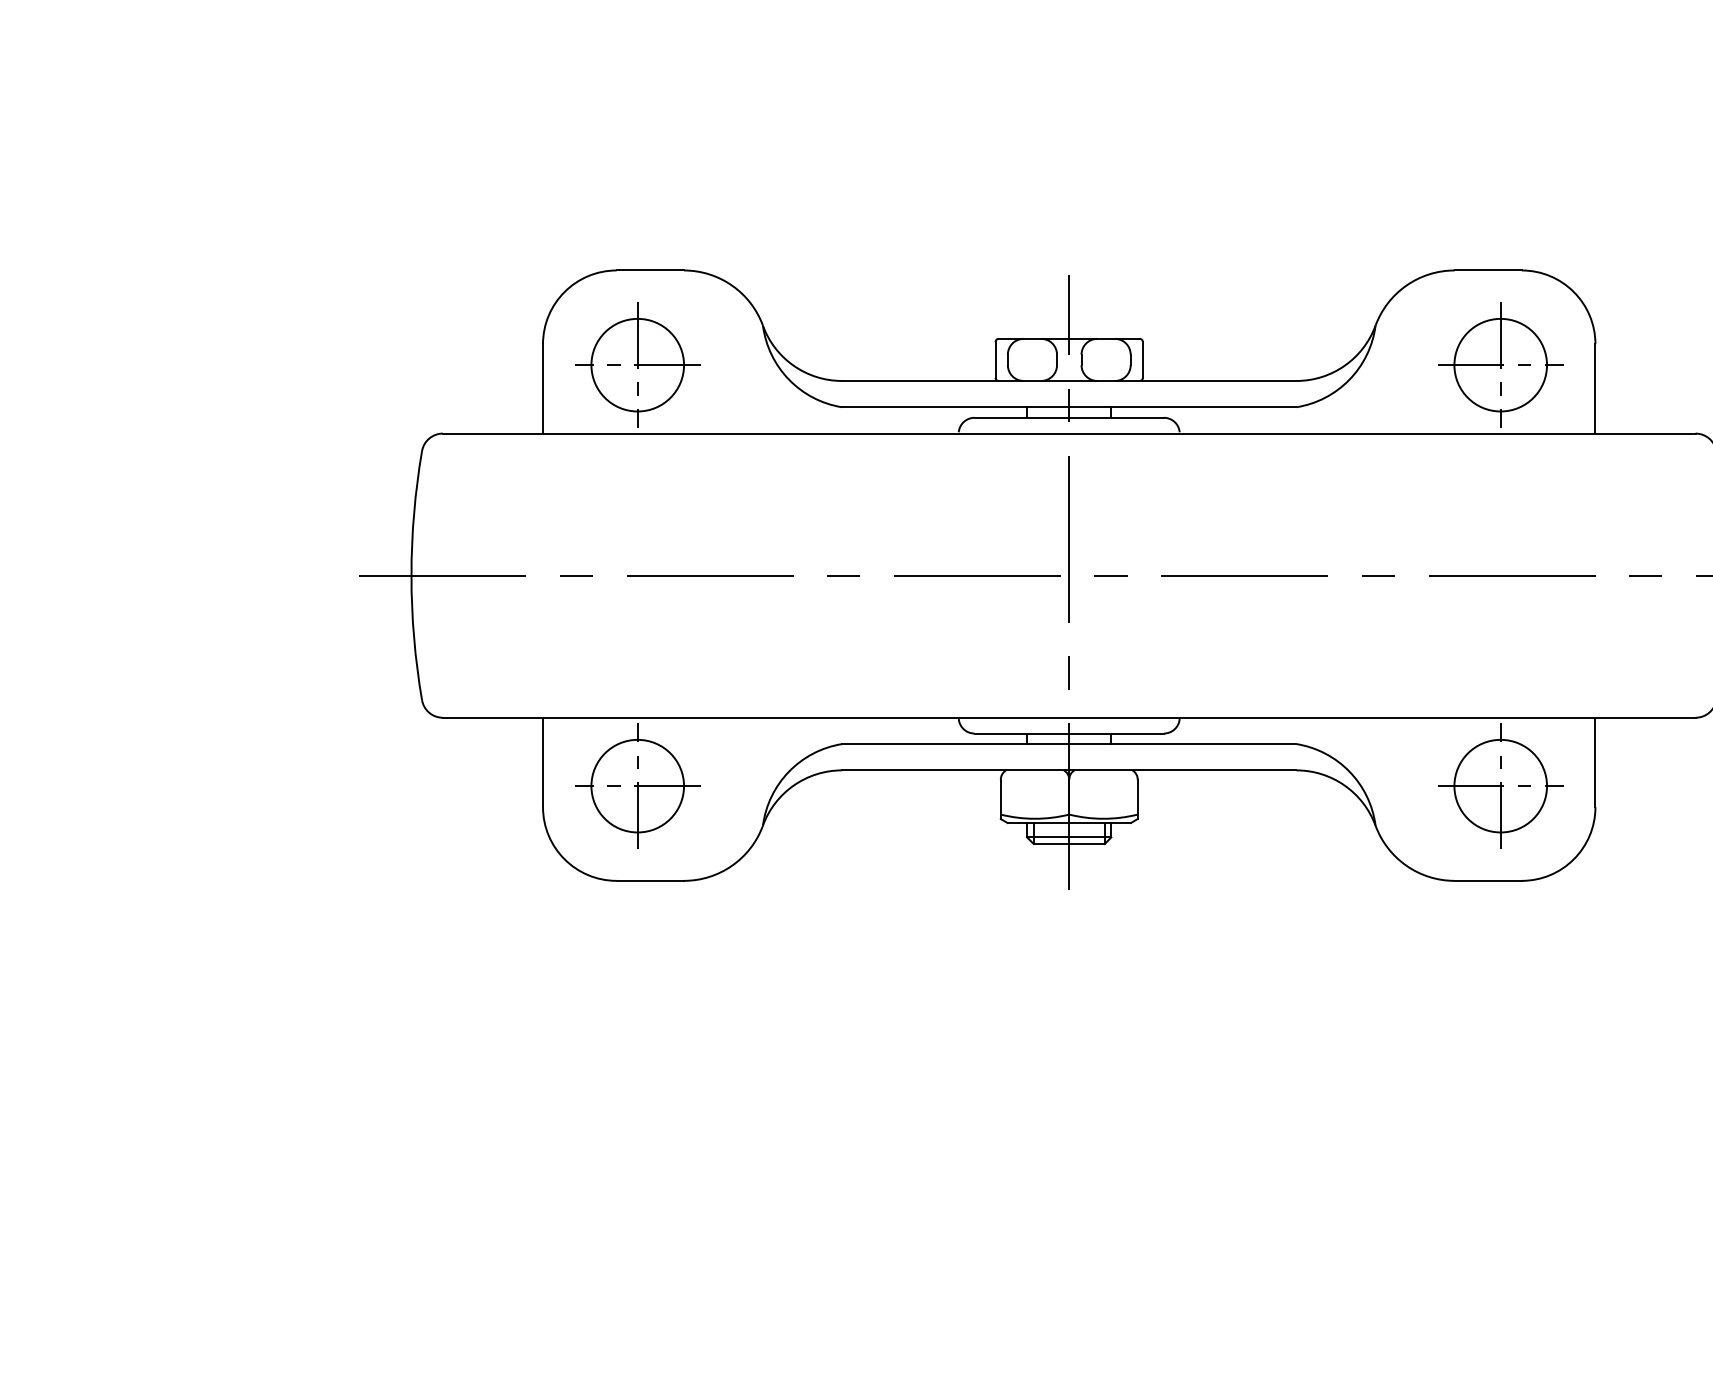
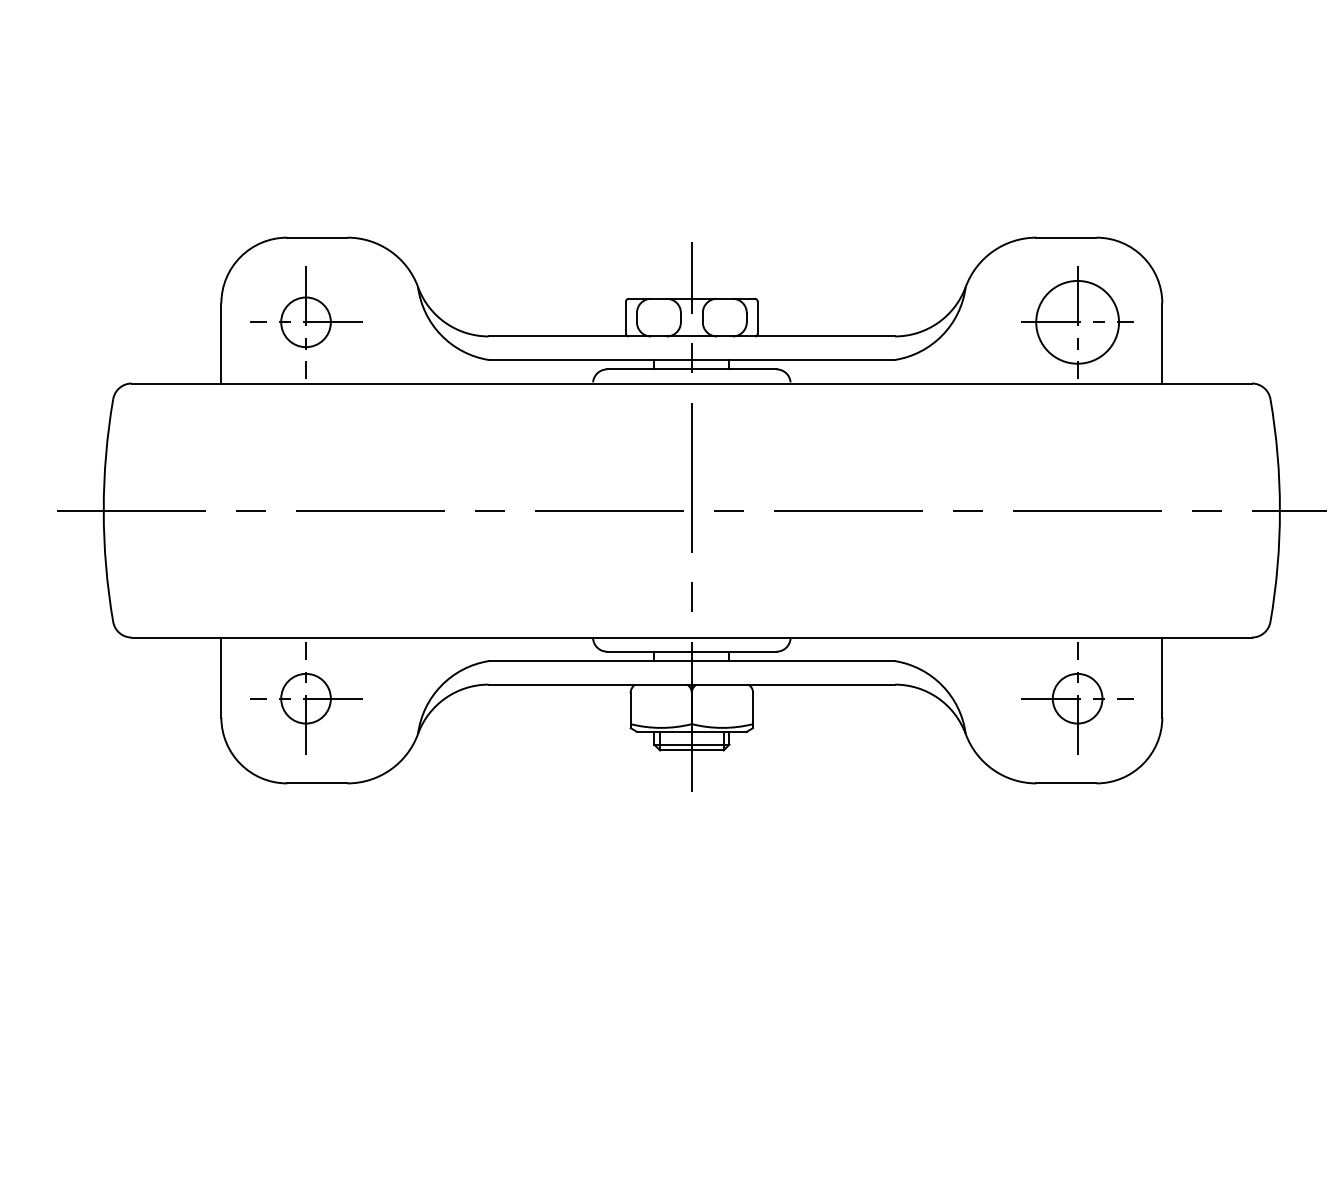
circle: (637, 364) -> (305, 321), size x0.6
circle: (637, 785) -> (305, 698), size x0.6
circle: (1500, 785) -> (1077, 698), size x0.6

